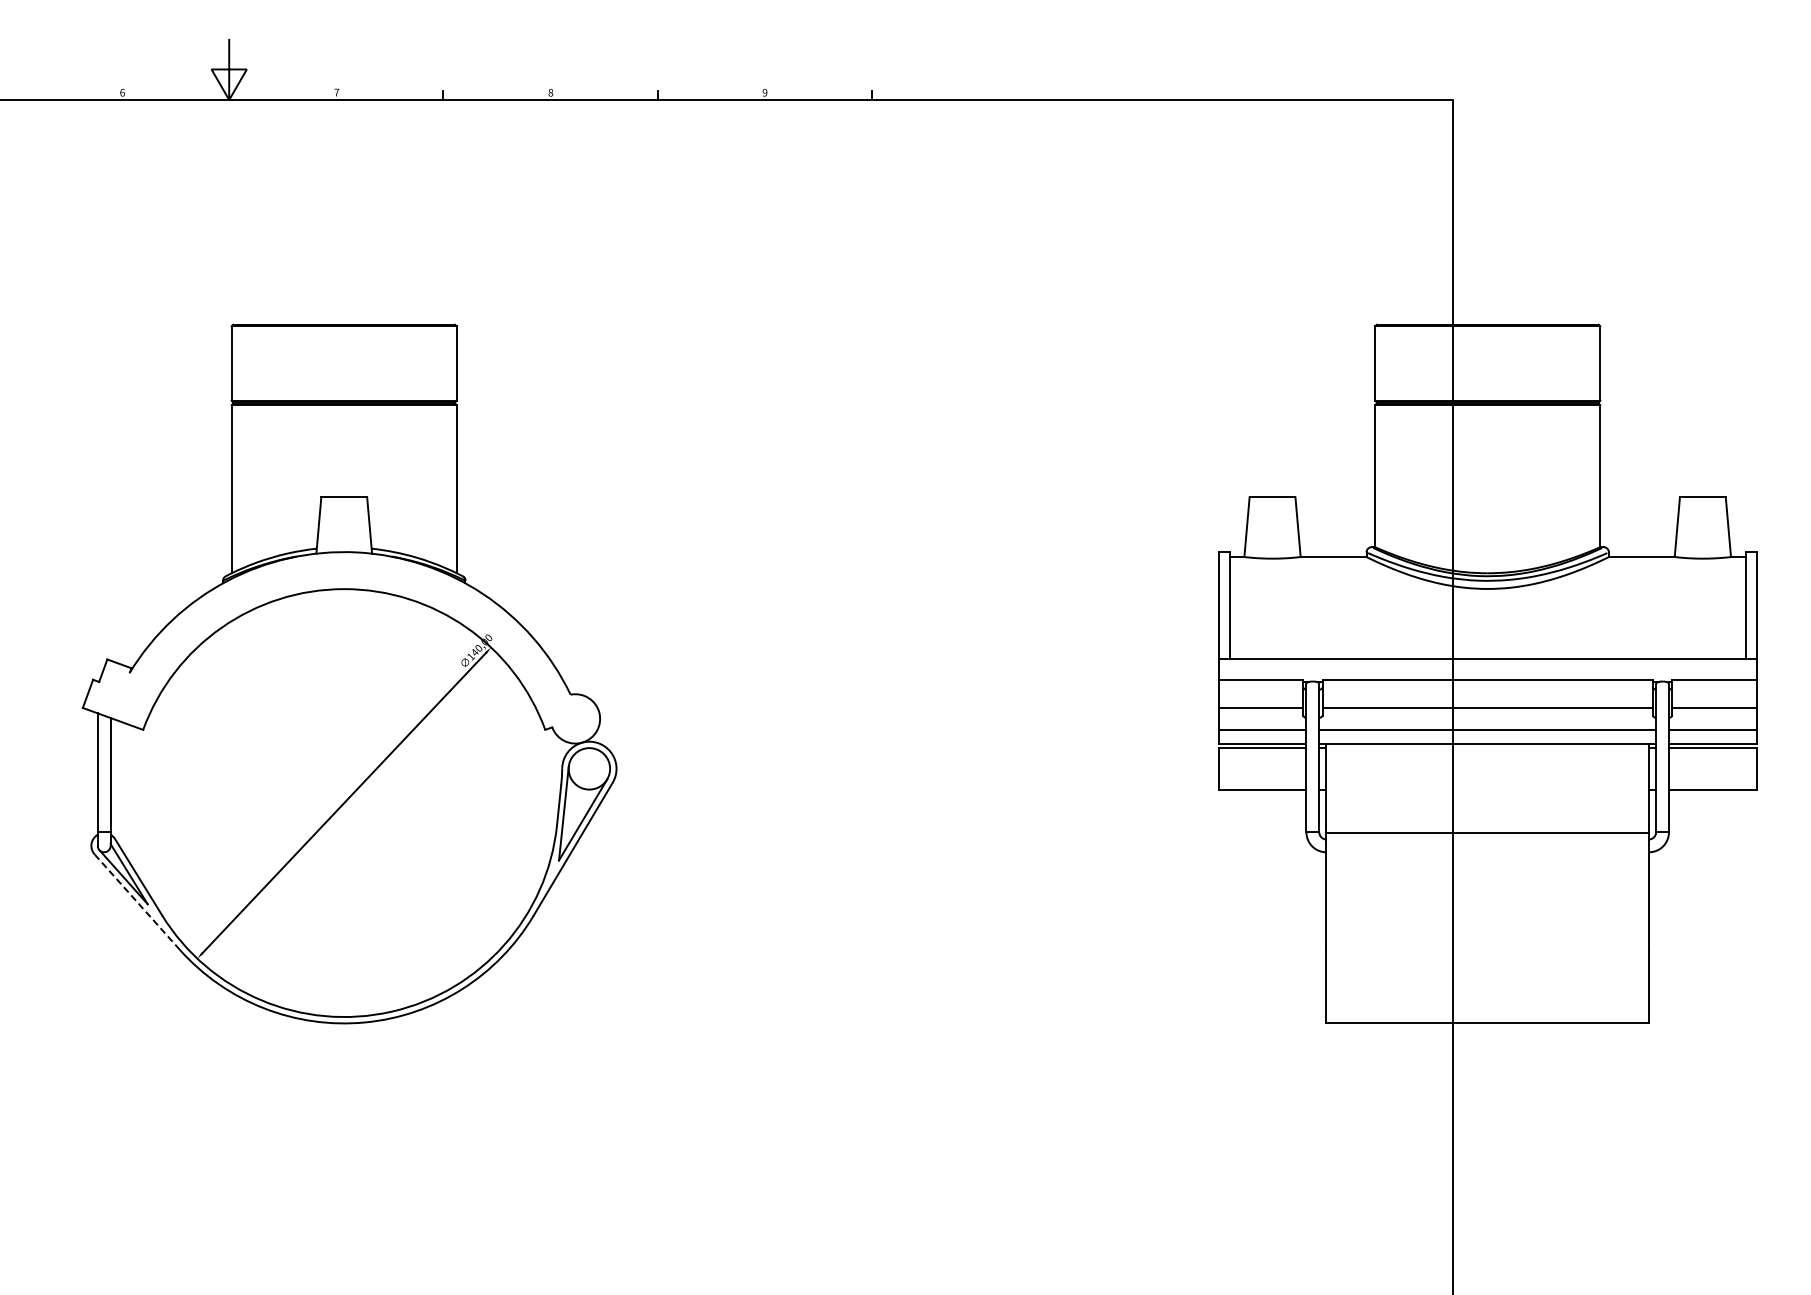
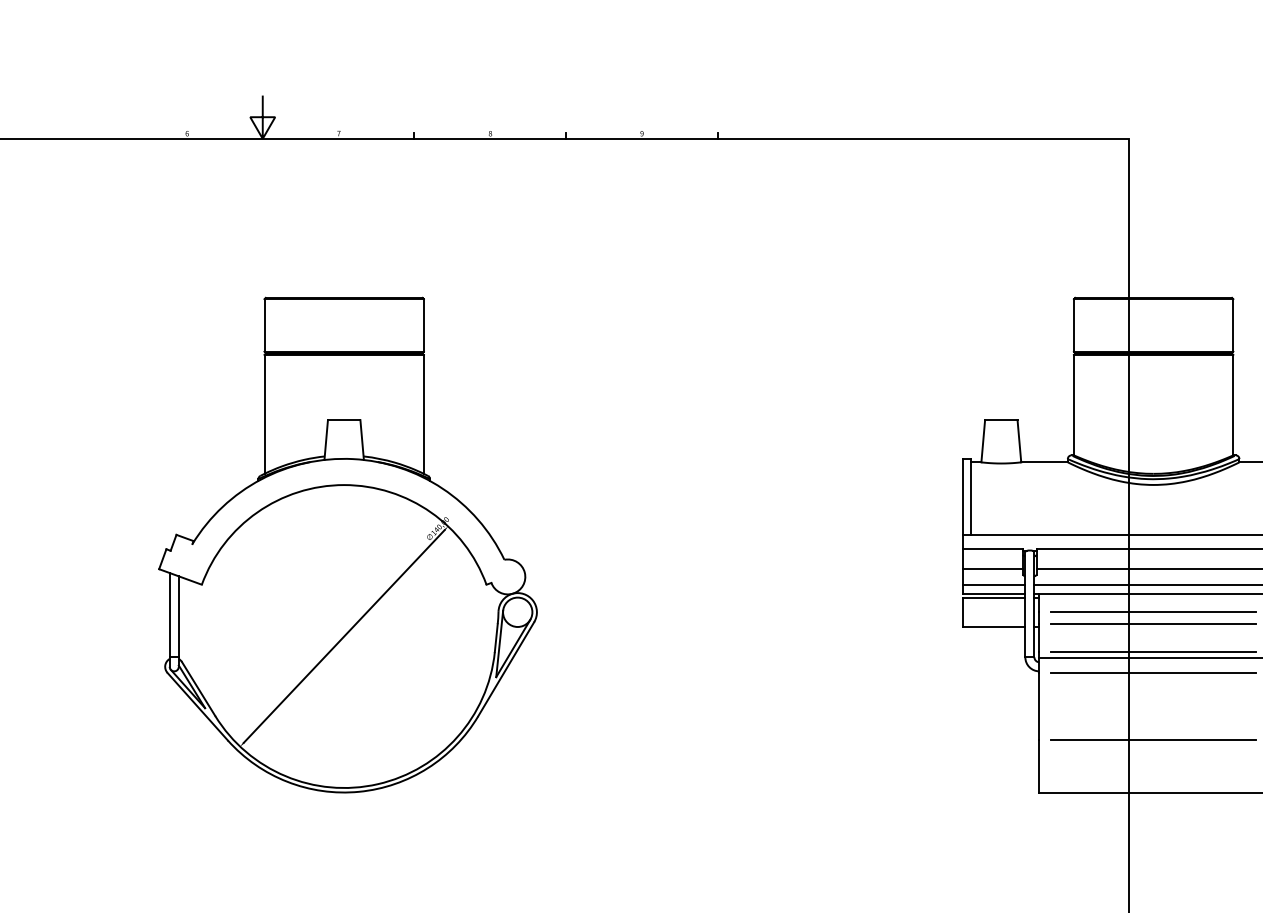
line: (1487, 768) -> (1153, 612), added
line: (1487, 785) -> (1153, 624), added
line: (1487, 825) -> (1153, 652), added
line: (1487, 854) -> (1153, 672), added
line: (137, 902) -> (197, 706), dashed -> solid
line: (1487, 949) -> (1153, 740), added

